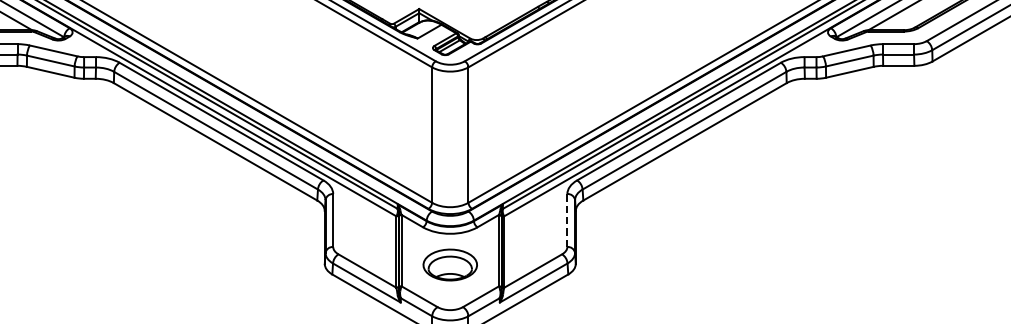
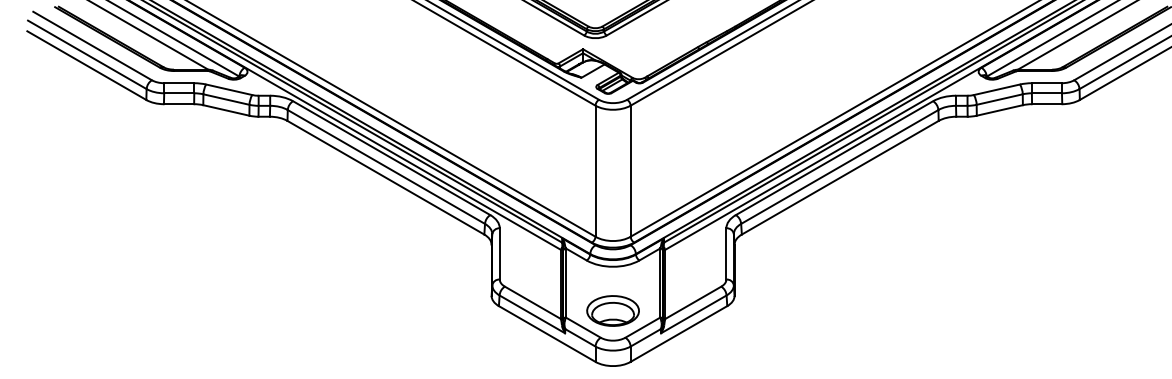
line: (567, 220) -> (726, 253), dashed -> solid
part: (449, 264) -> (612, 310), moved

